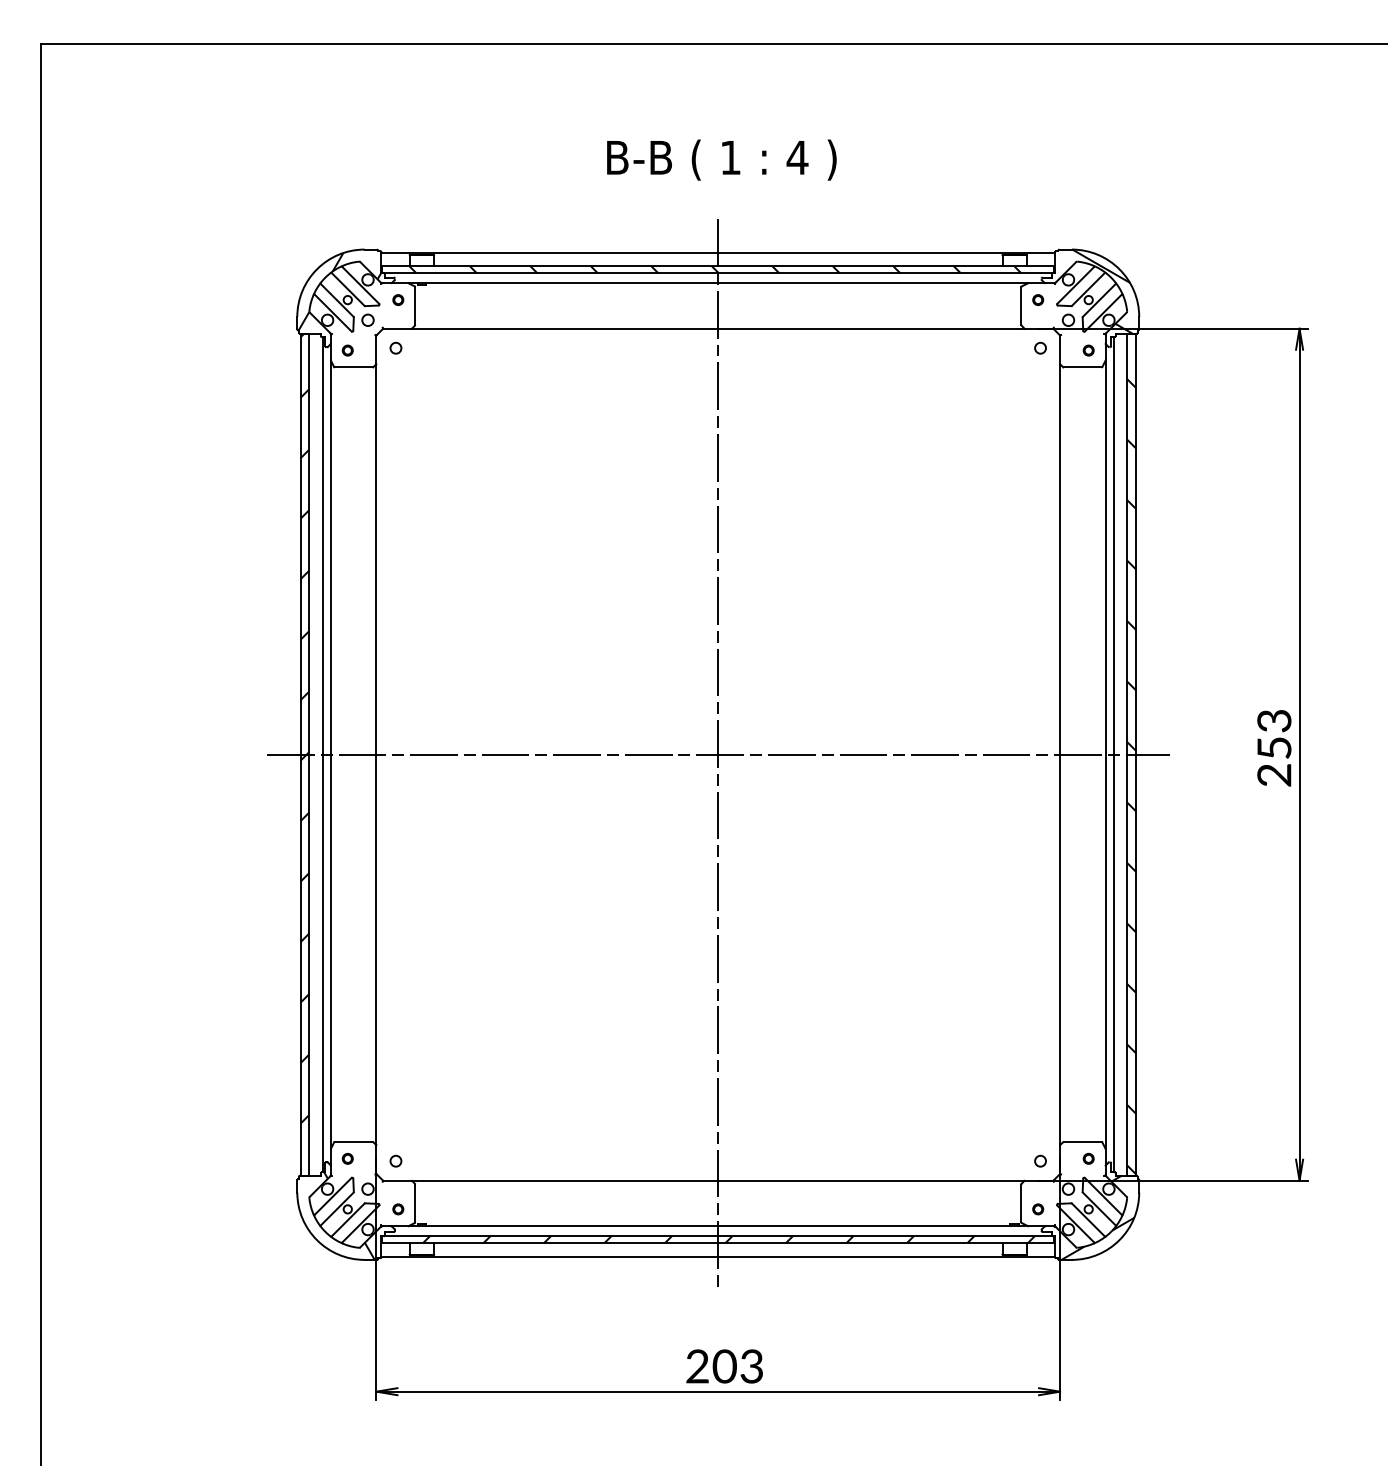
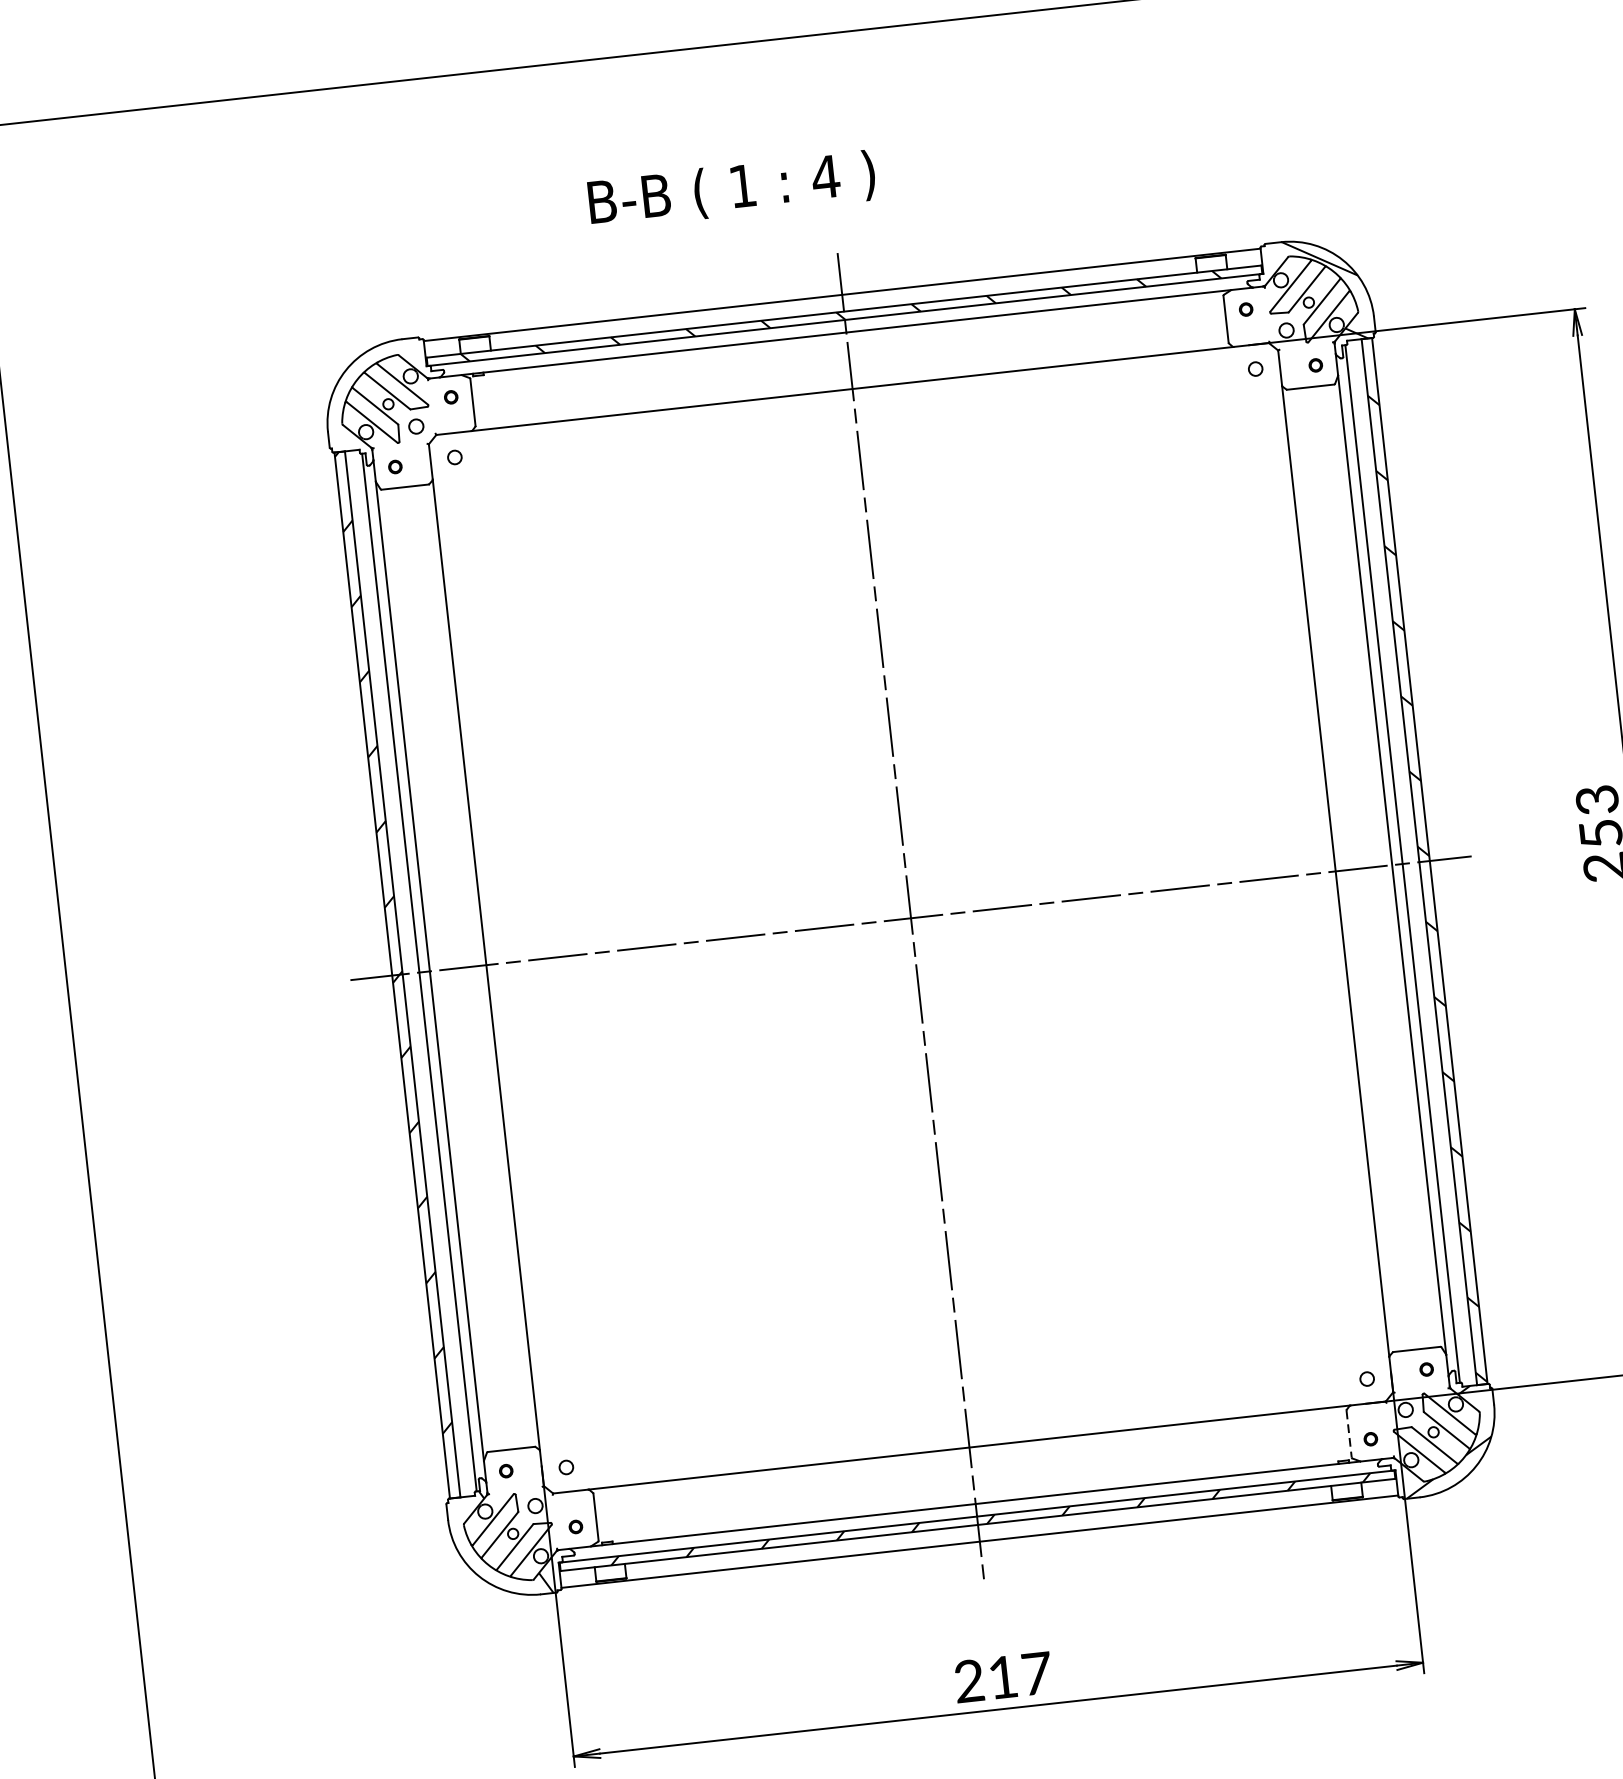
text: (721, 159) -> (731, 189), moved
hatch: (339, 291) -> (376, 394), removed
line: (1021, 1203) -> (1349, 1434), solid -> dashed
text: (737, 1366) -> (1018, 1675), 203 -> 217

